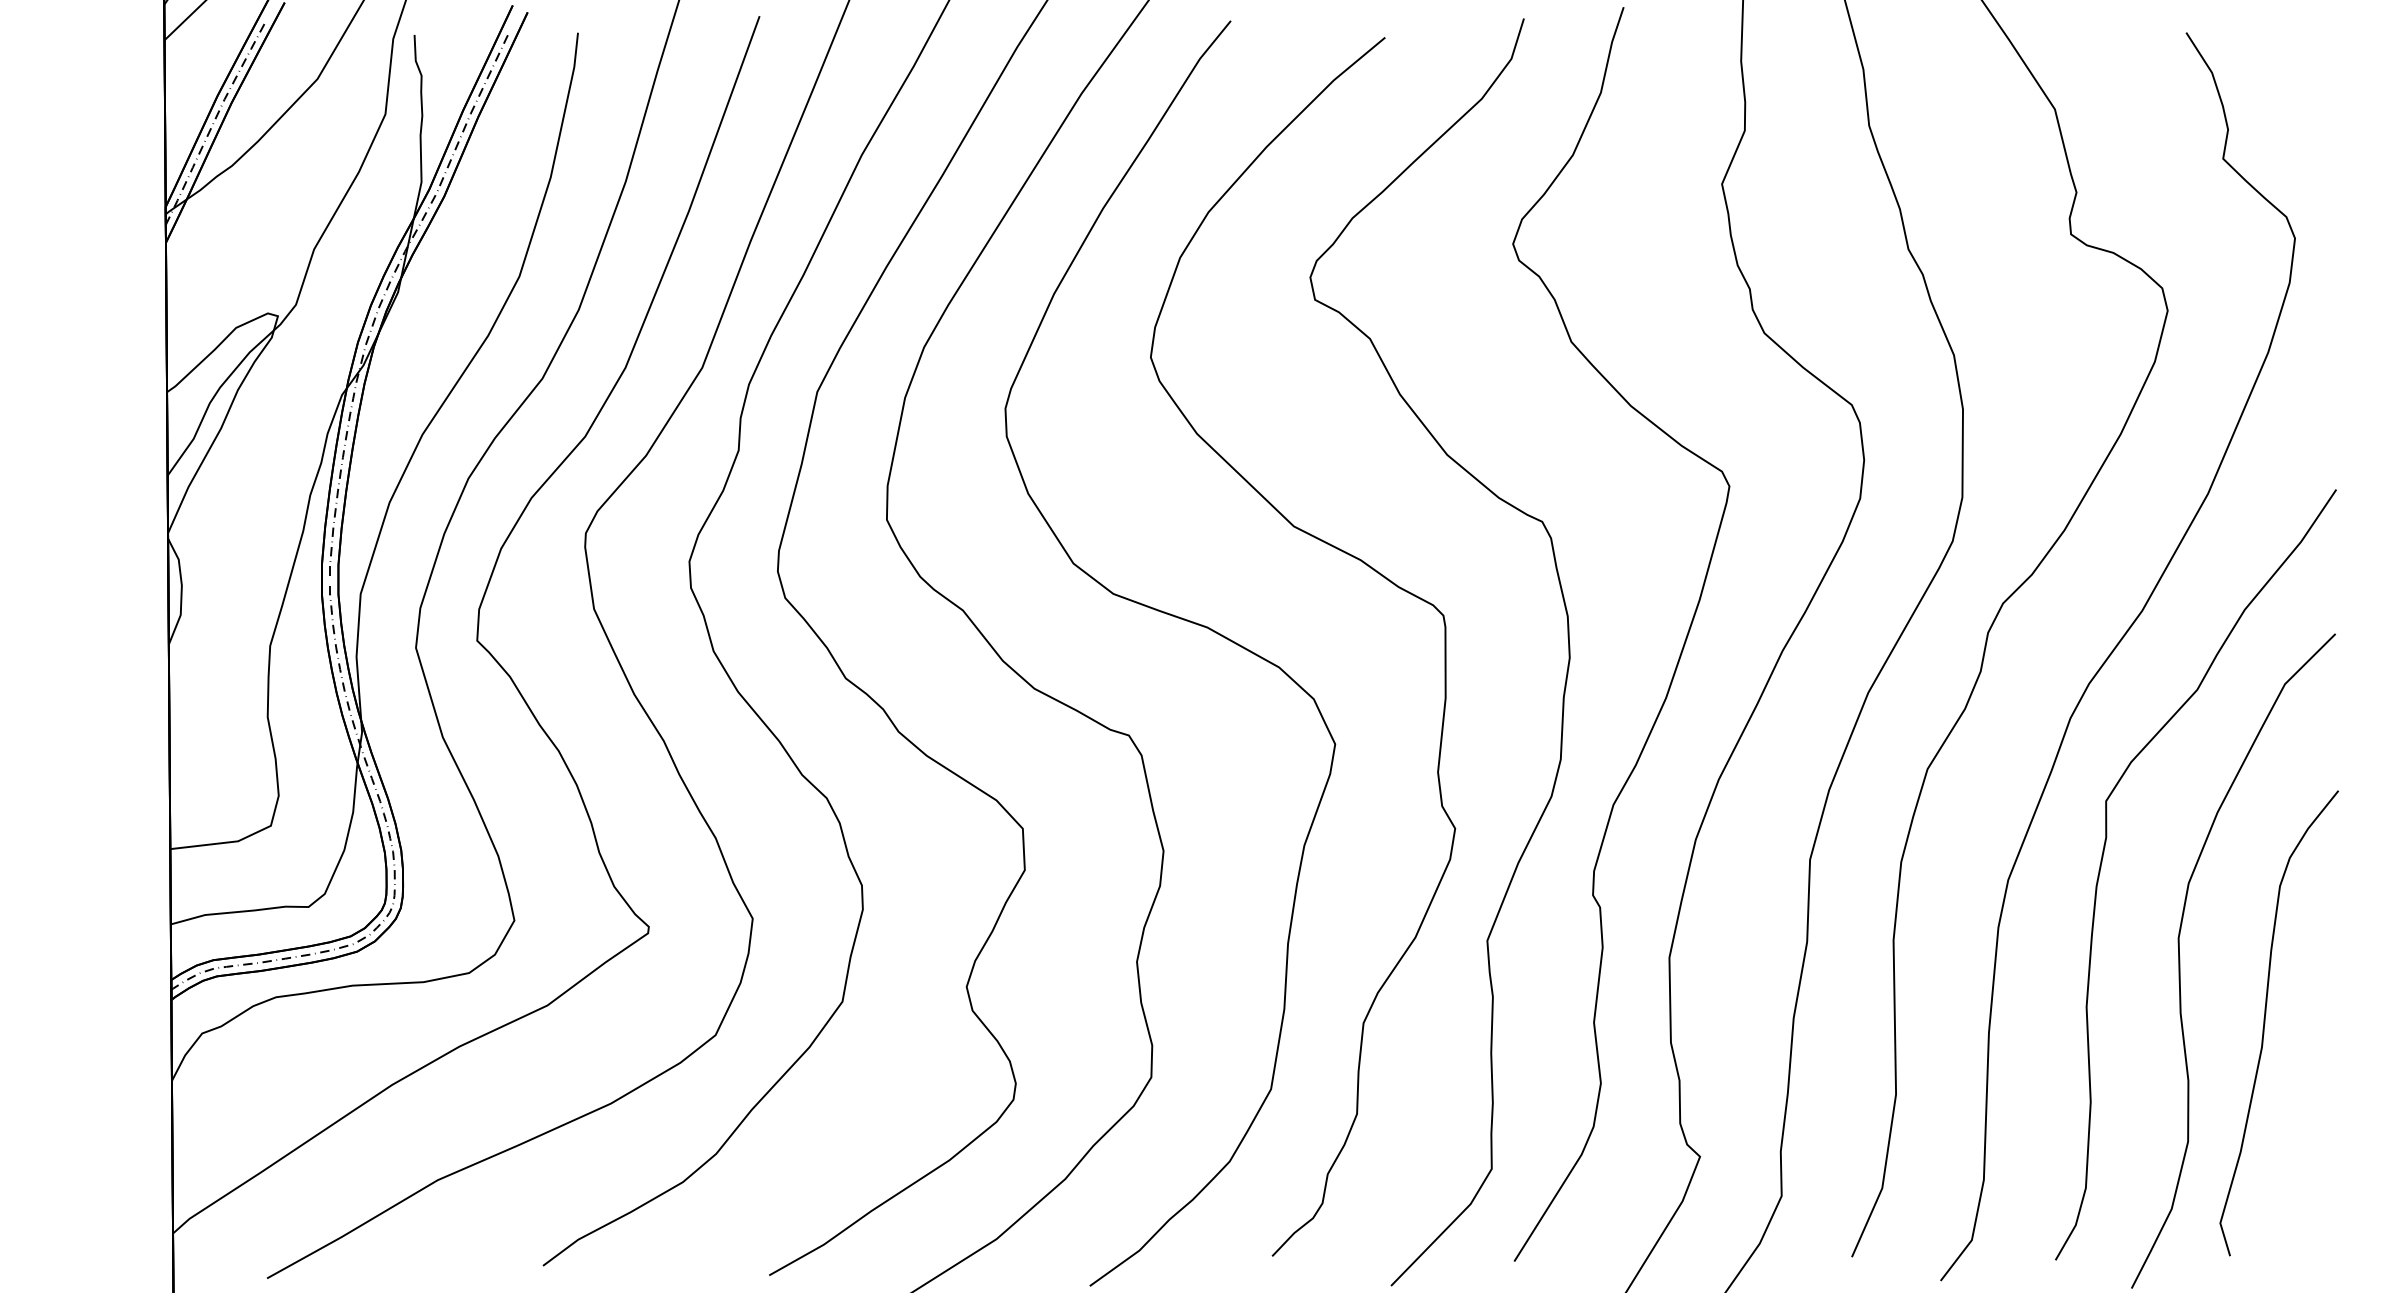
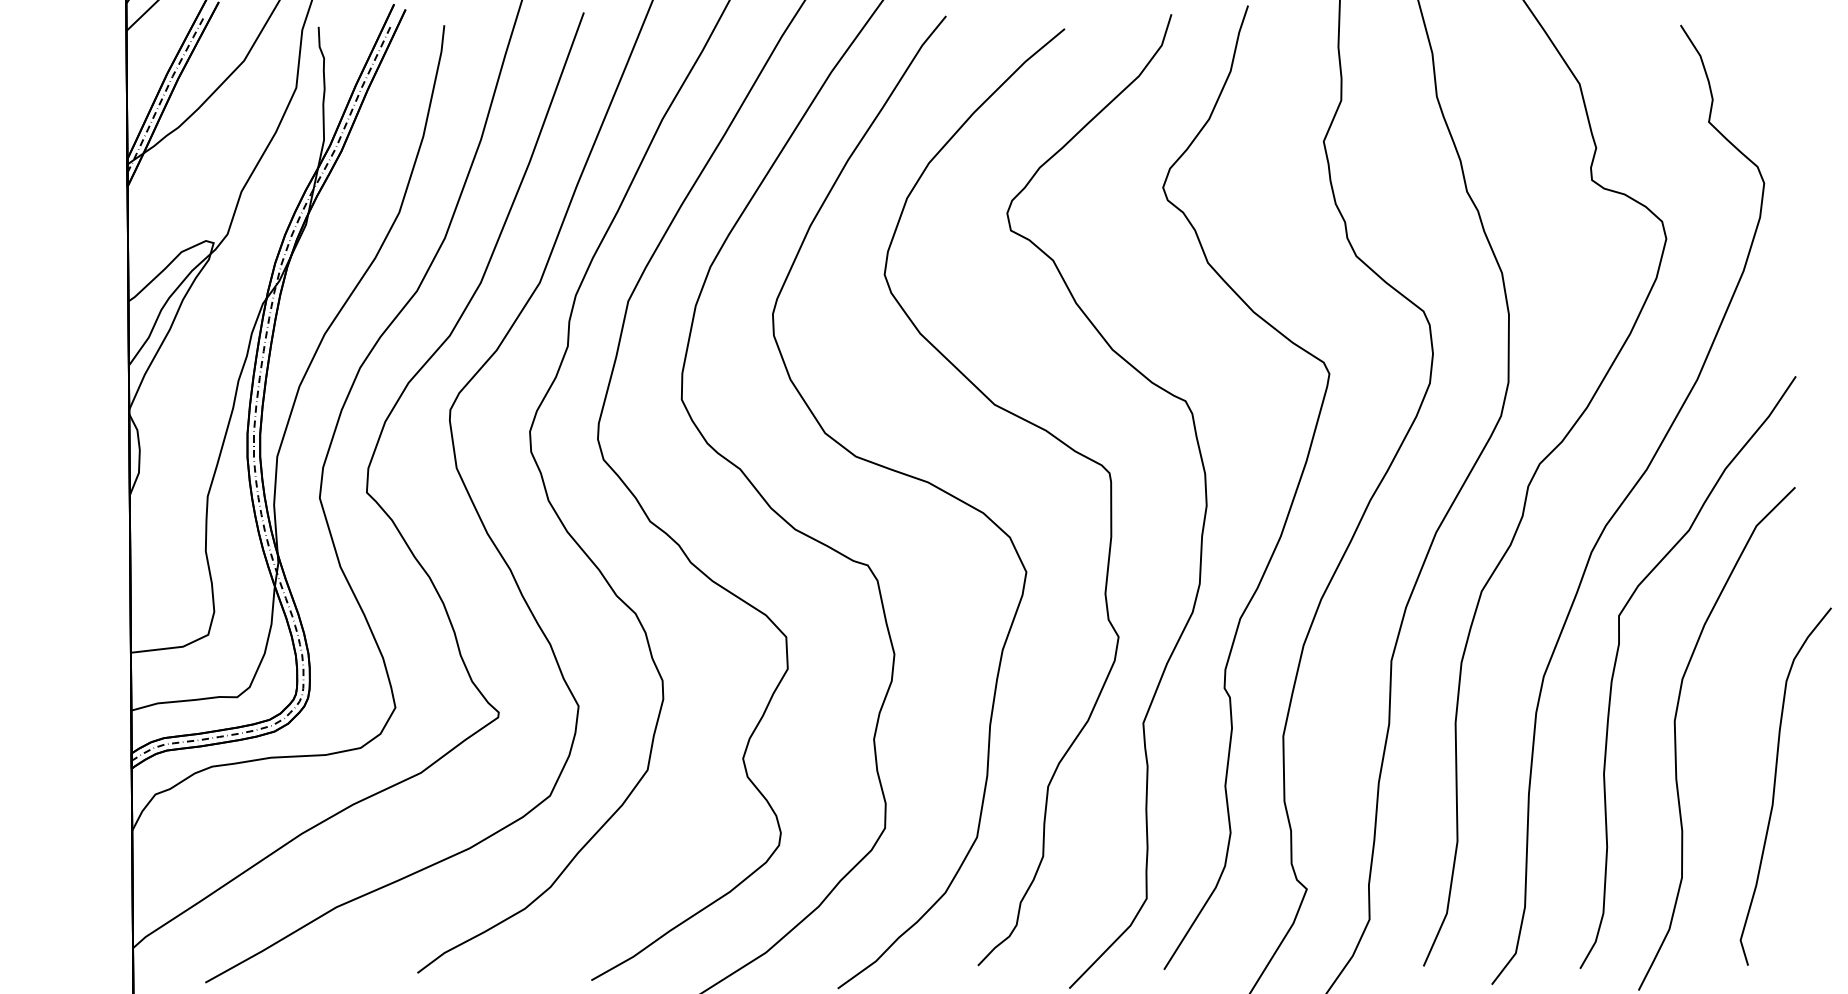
curve: (2265, 1023) -> (1775, 786), moved

